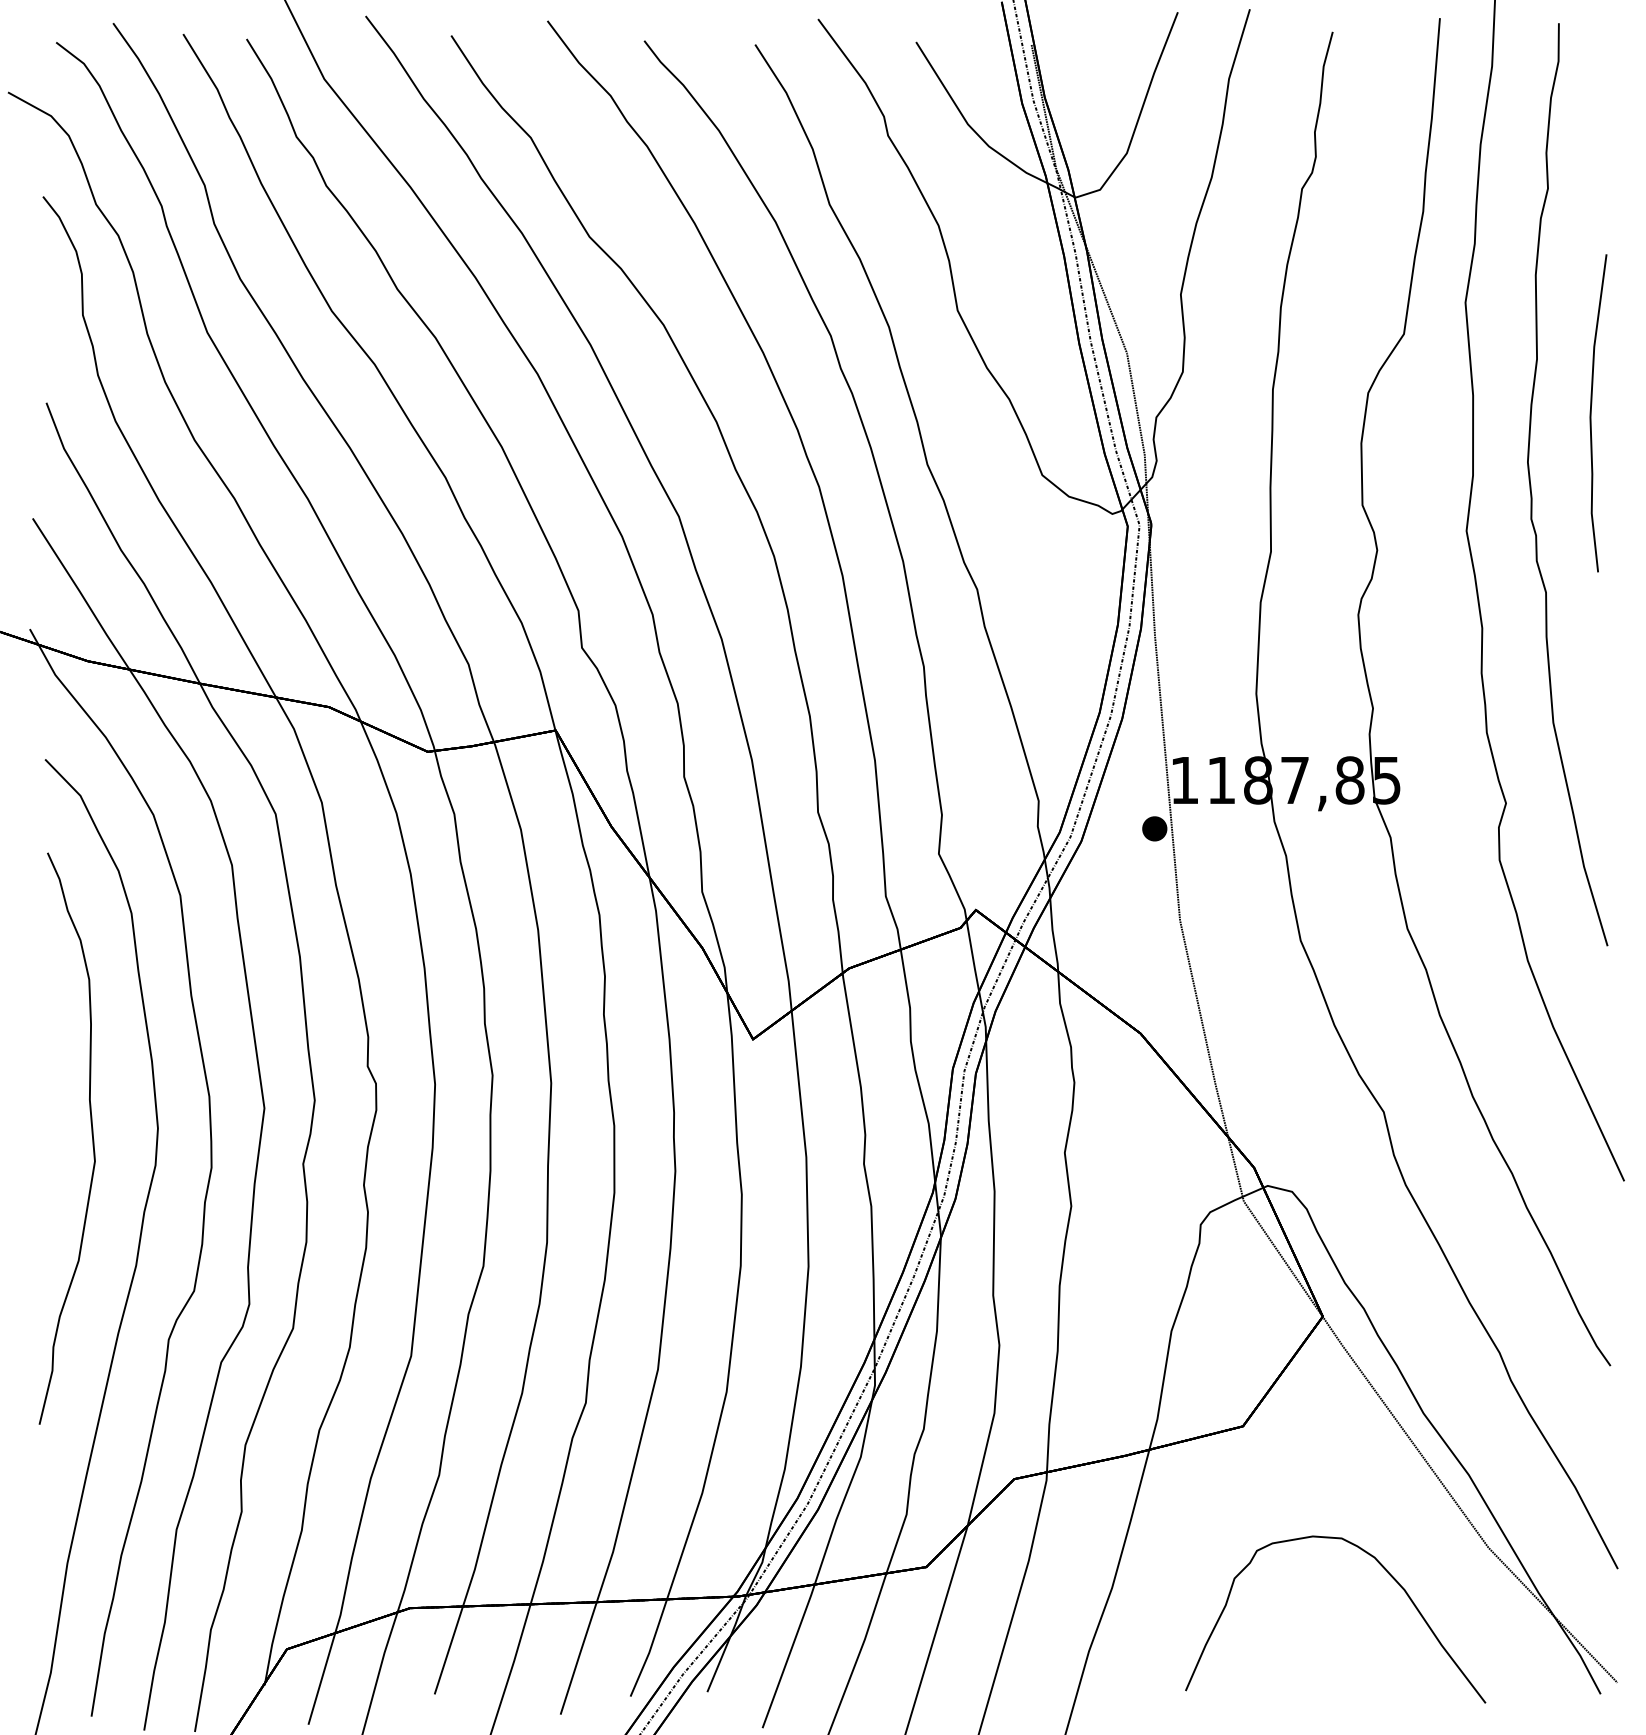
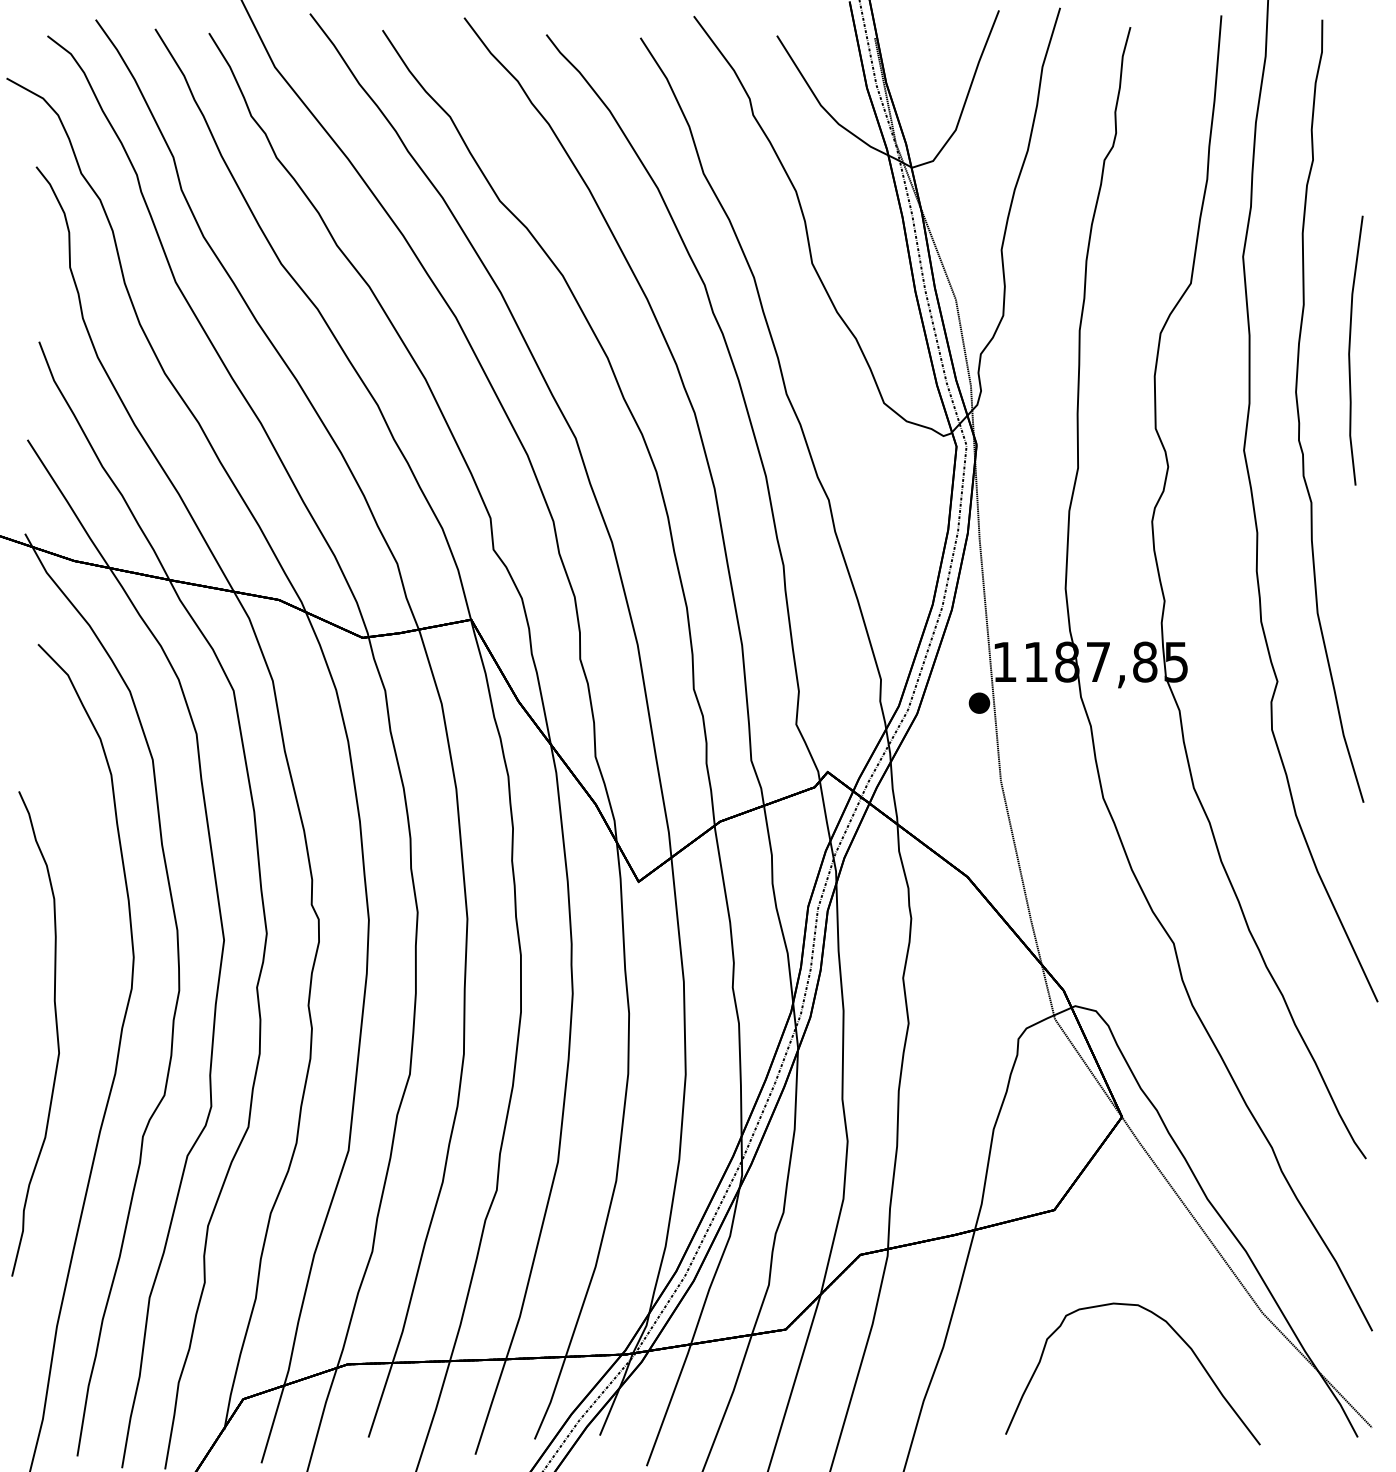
part: (91, 1135) -> (56, 1031), moved

